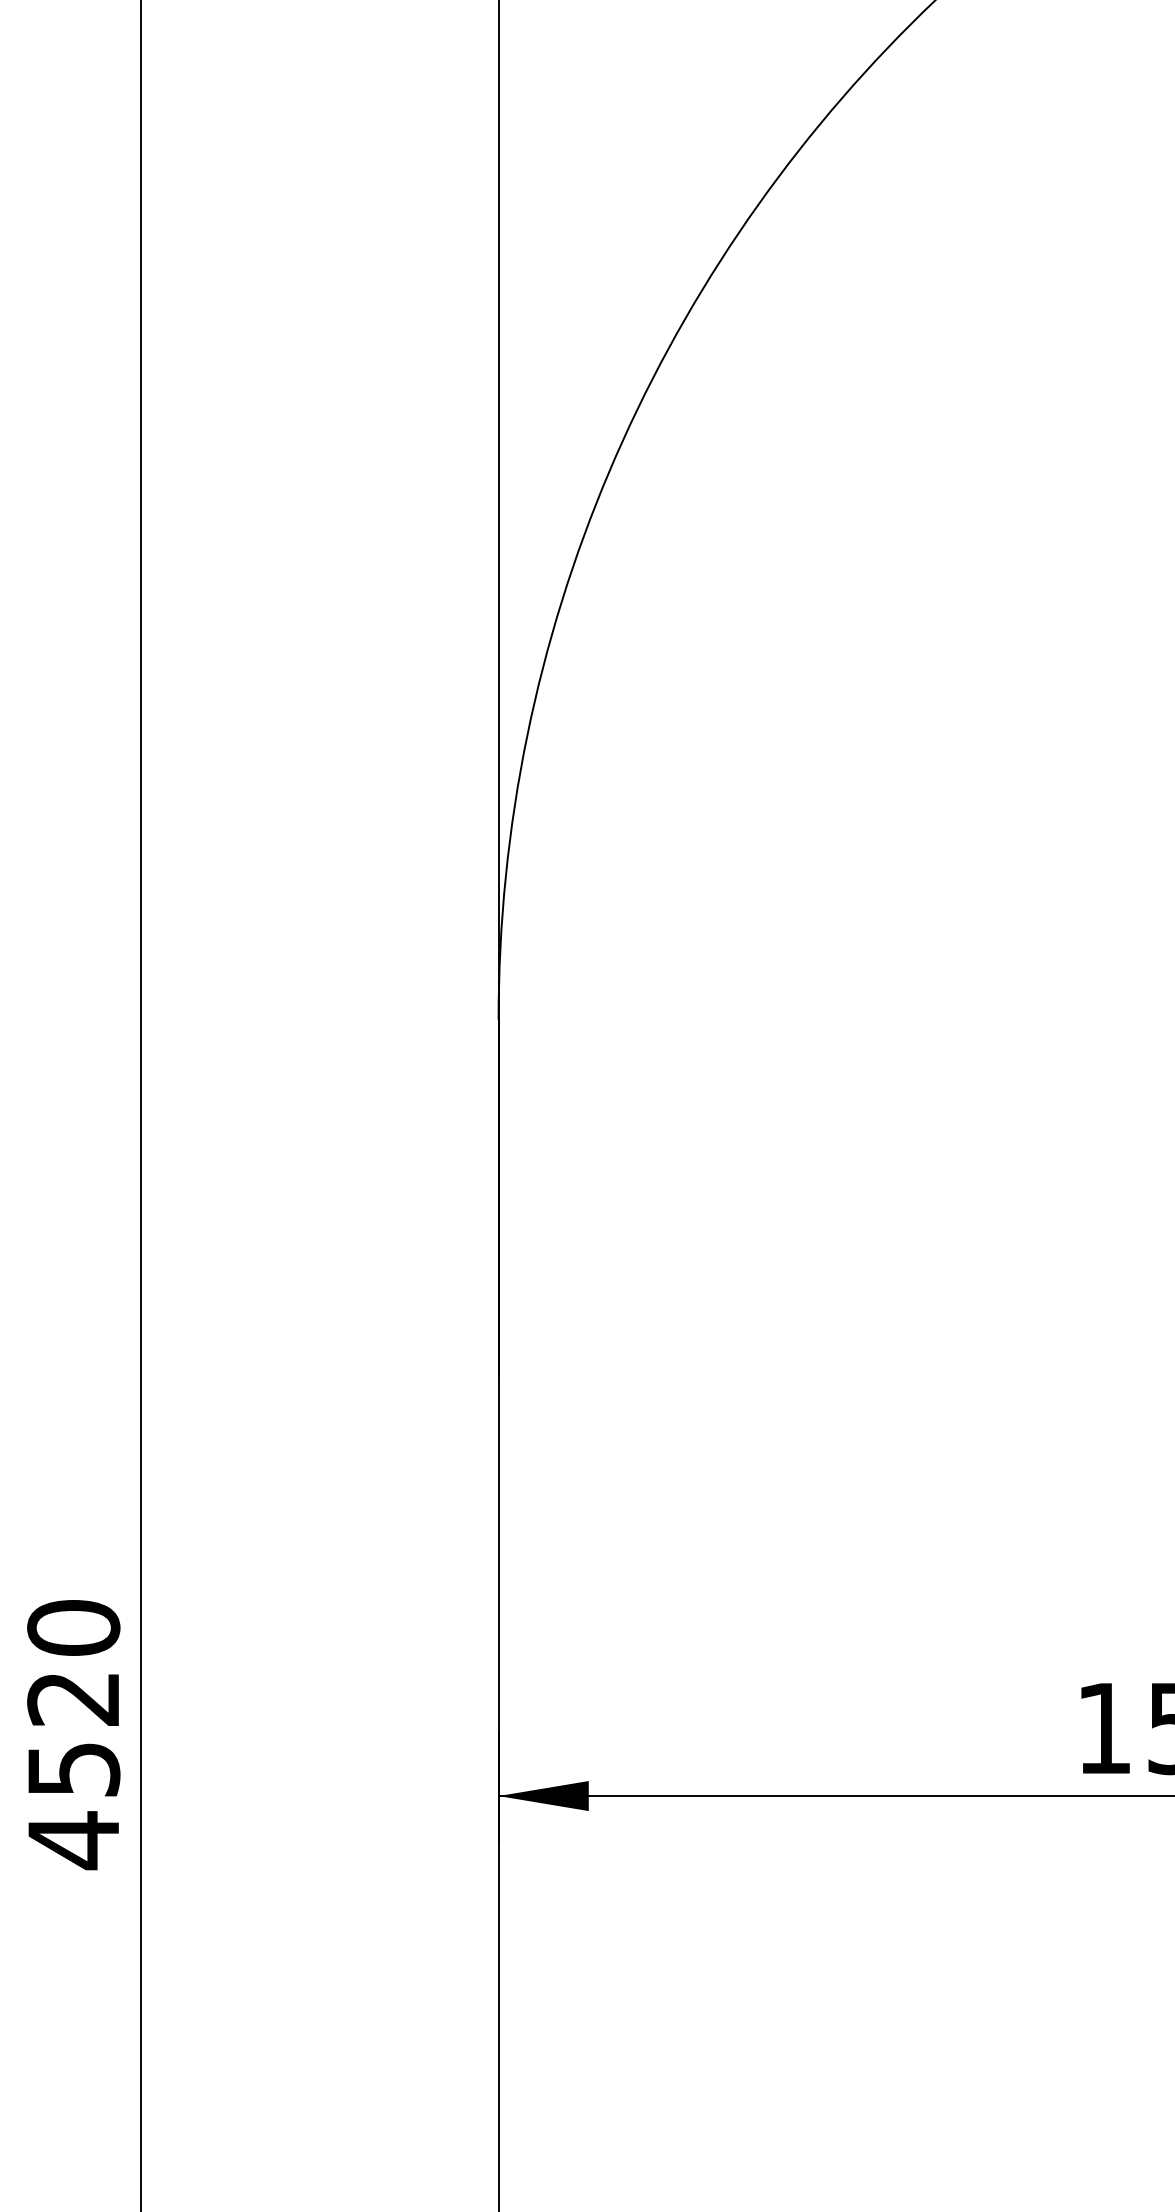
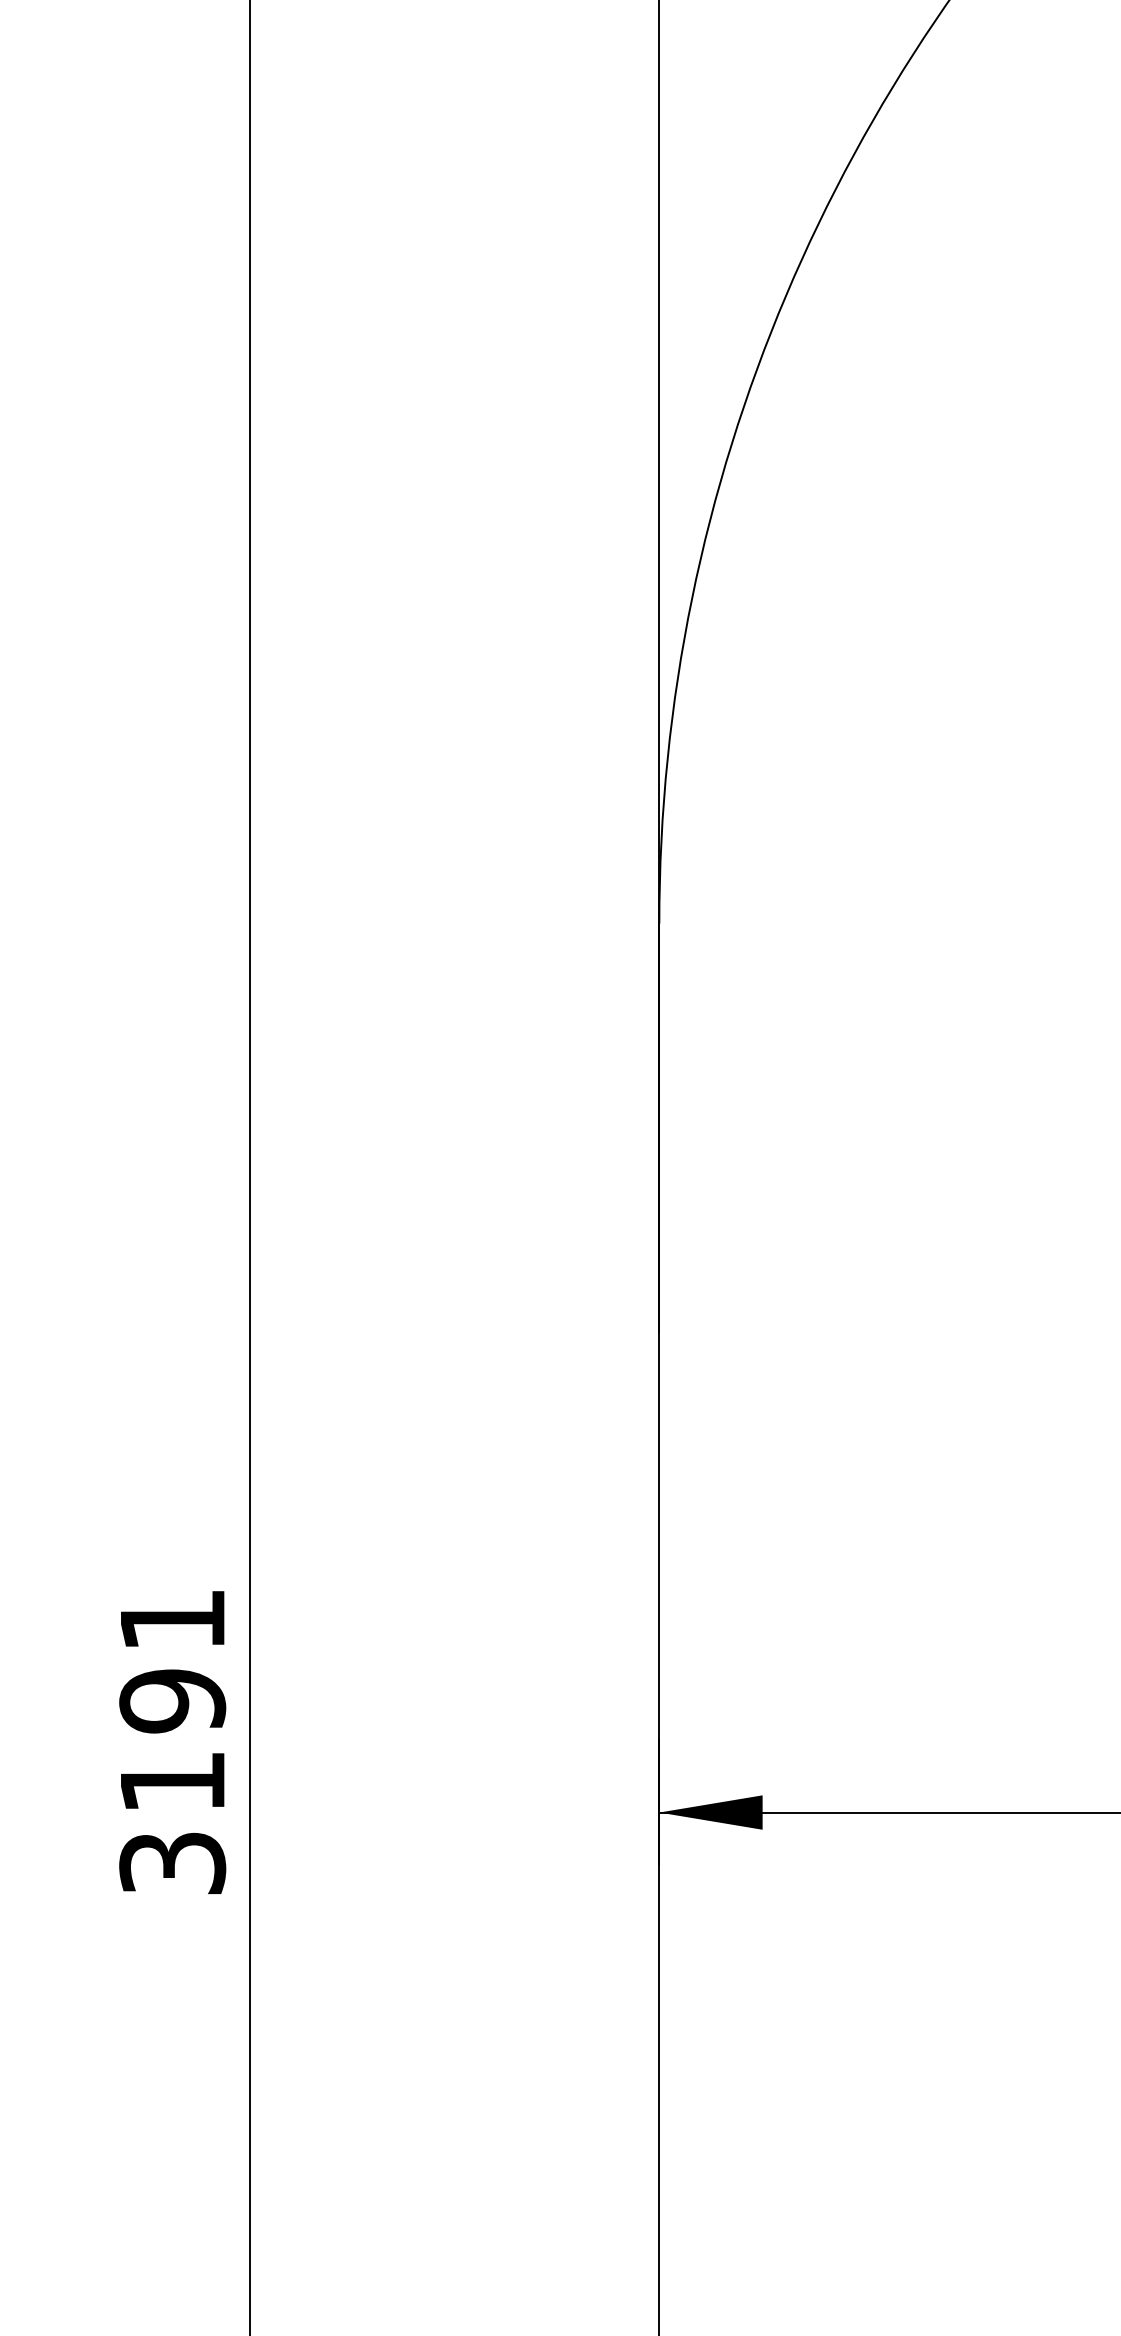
text: (73, 1735) -> (172, 1743), 4520 -> 3191

